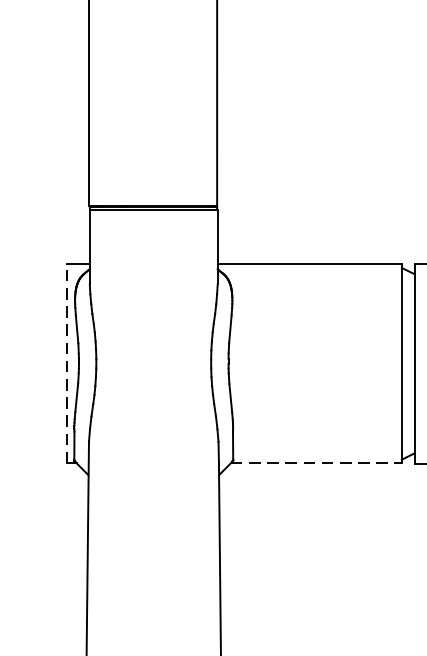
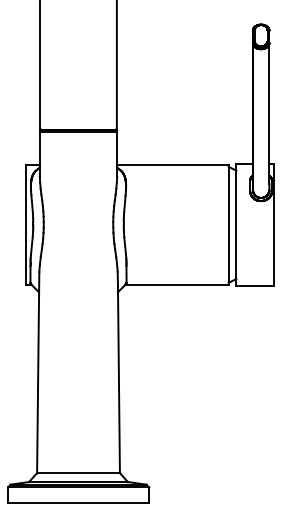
line: (66, 363) -> (25, 224), dashed -> solid
line: (315, 464) -> (176, 285), dashed -> solid

